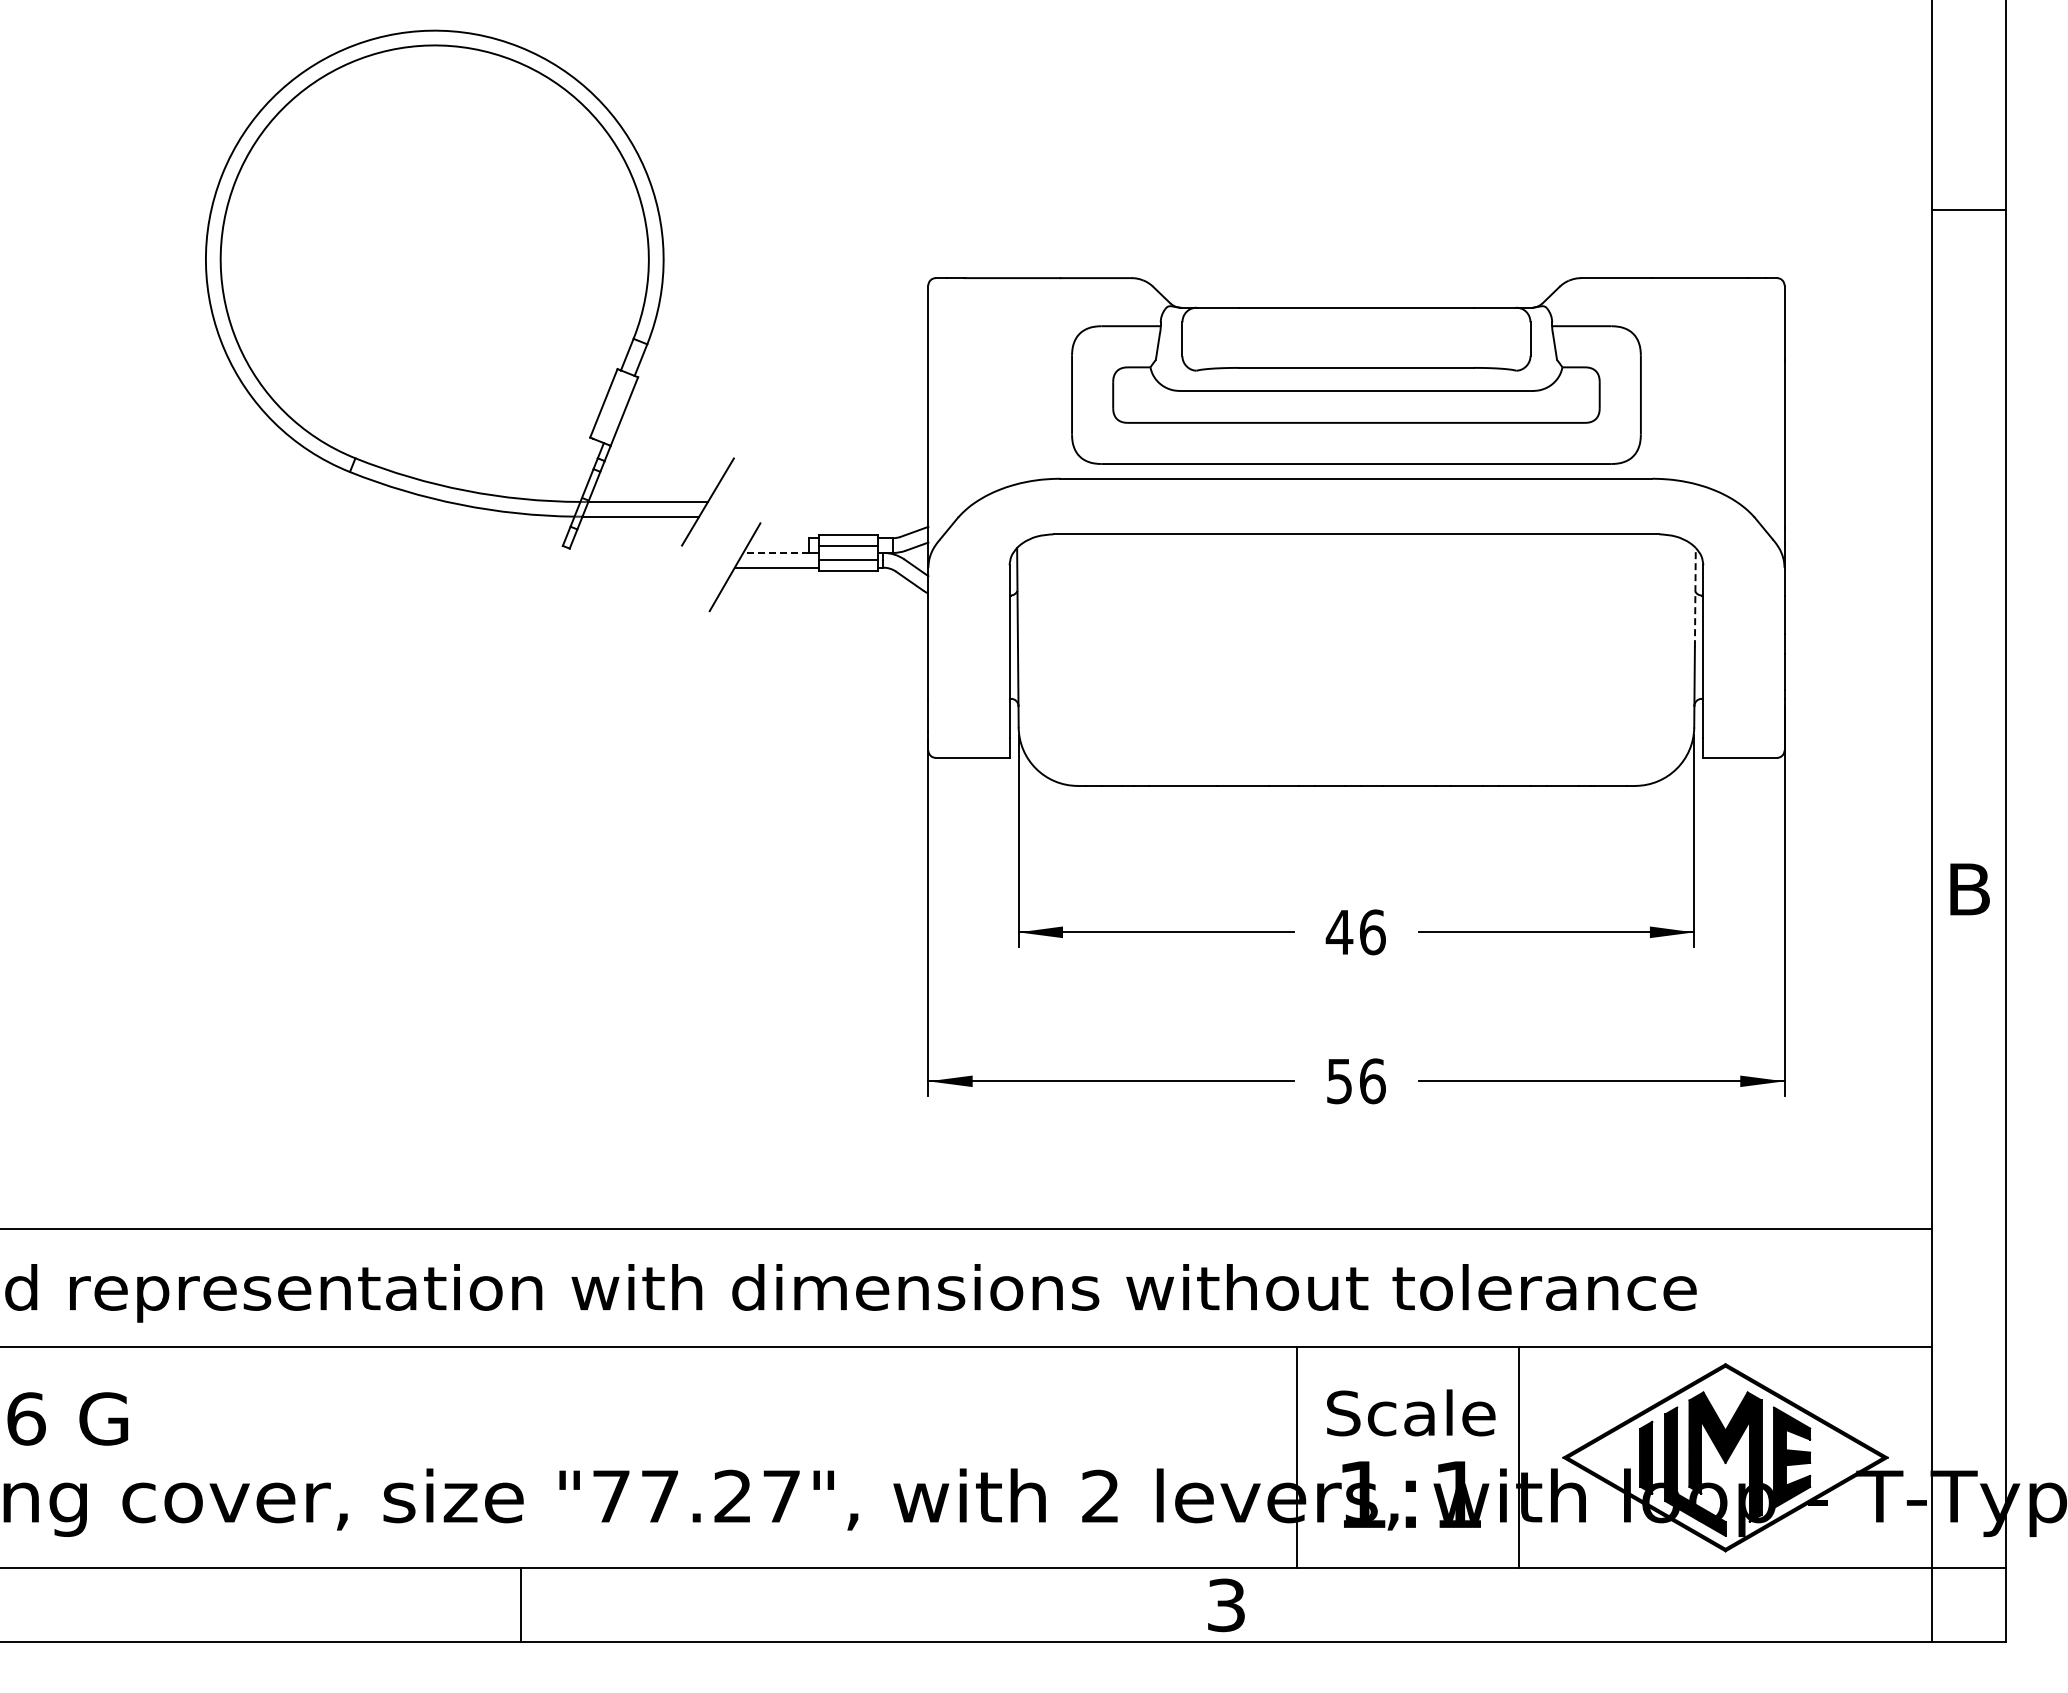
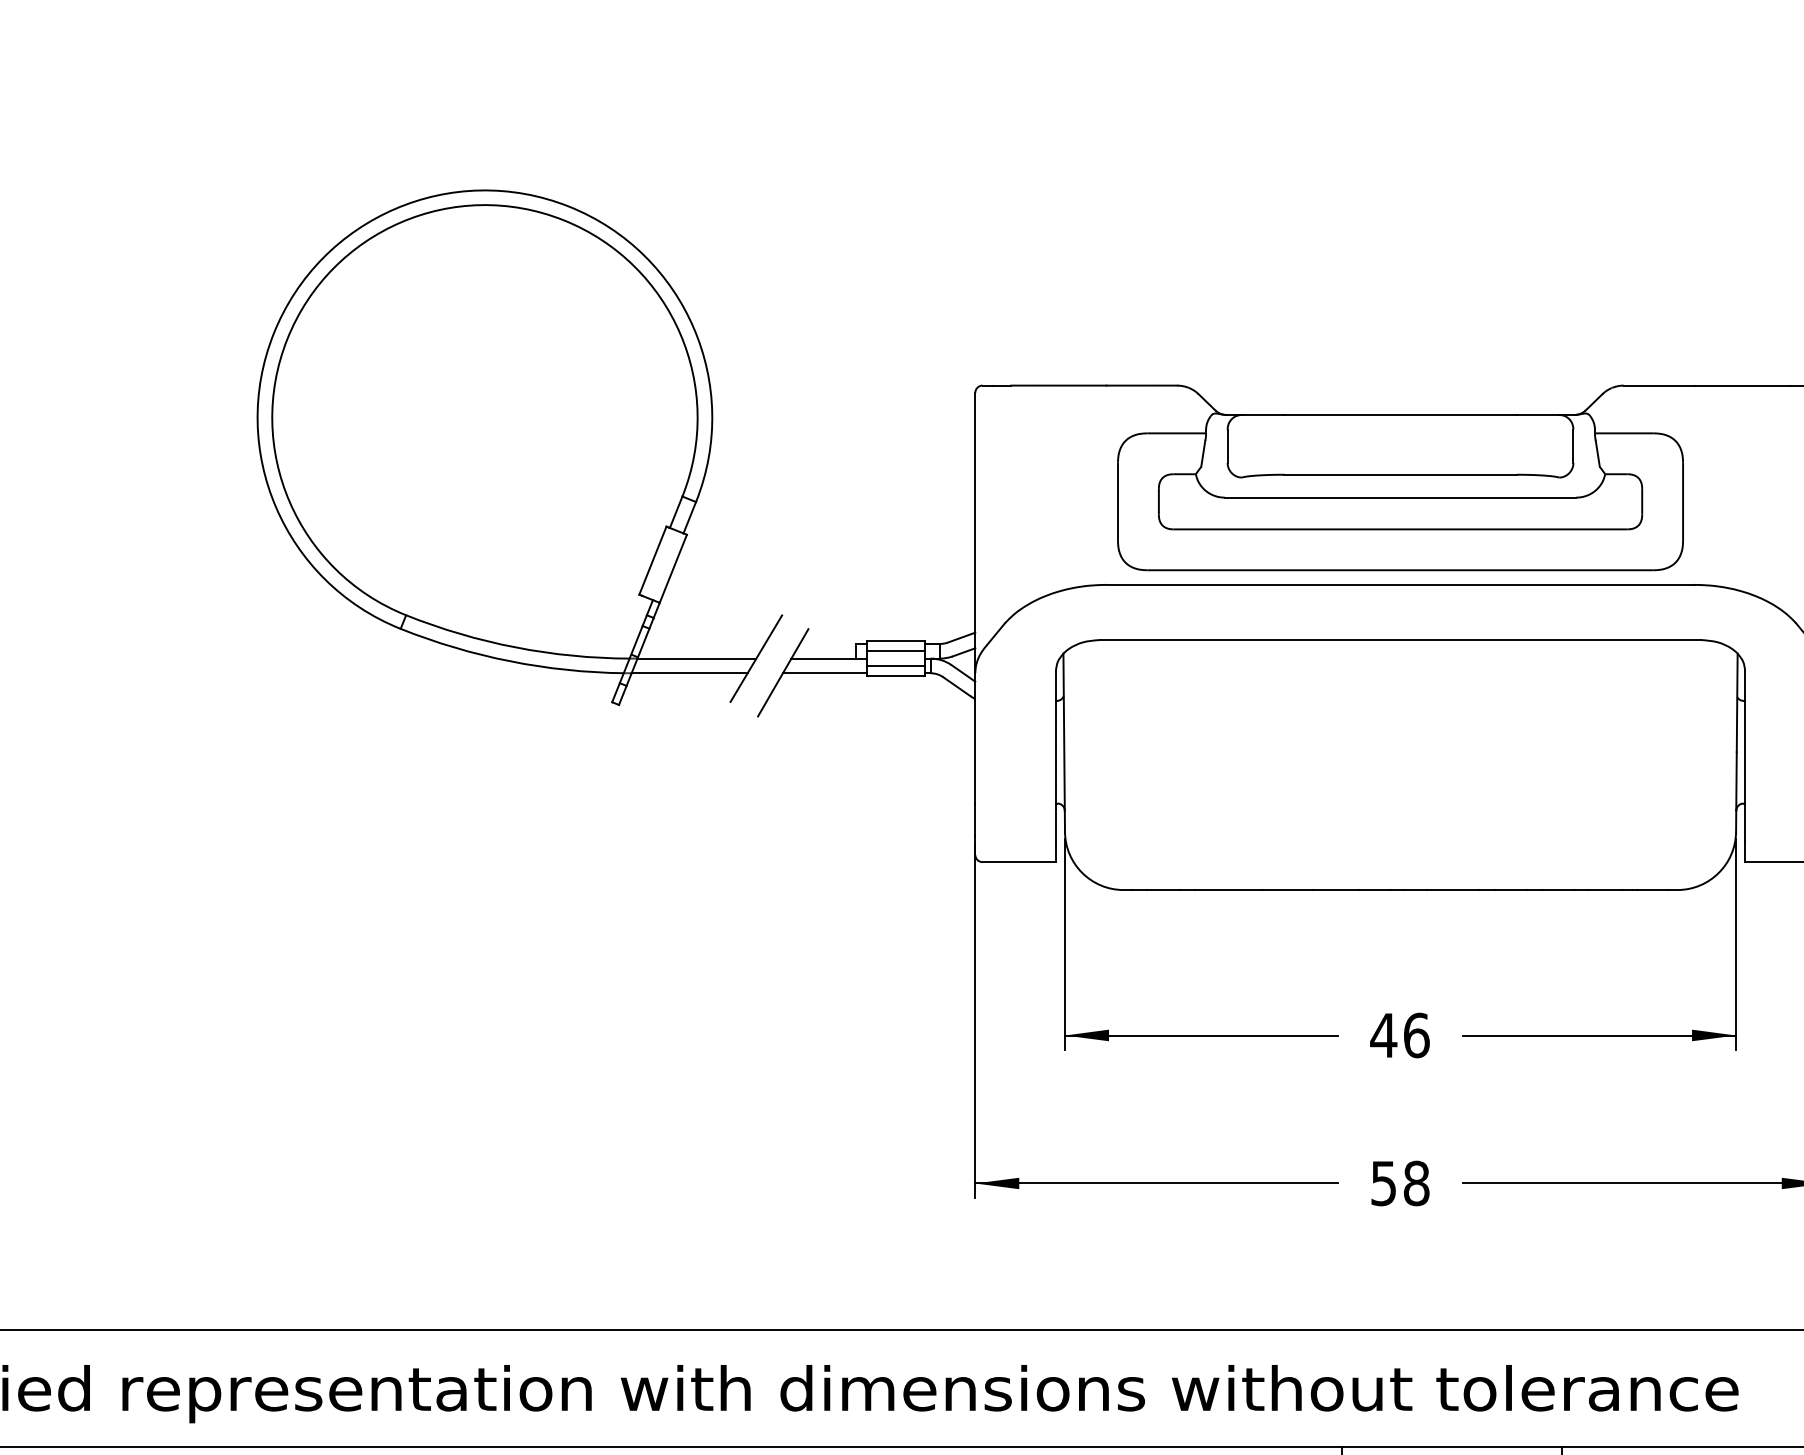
part: (469, 289) -> (519, 447), moved
line: (775, 552) -> (823, 658), dashed -> solid
line: (1695, 597) -> (1737, 702), dashed -> solid
text: (1372, 1081) -> (1416, 1183), 56 -> 58

